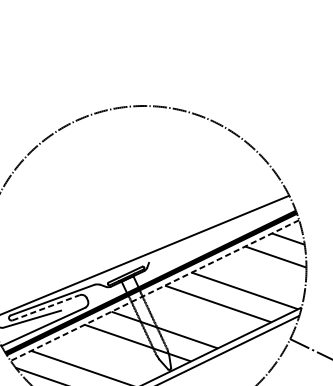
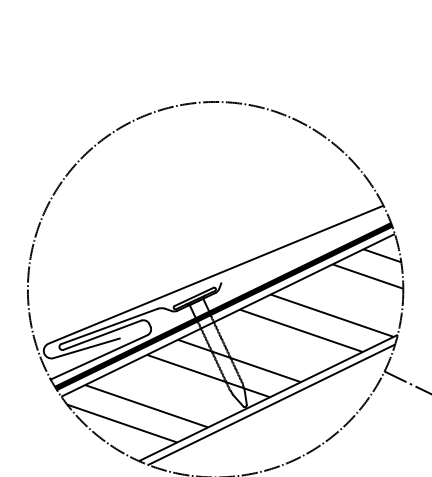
line: (155, 290) -> (228, 315), dashed -> solid
line: (46, 308) -> (102, 335), dashed -> solid

